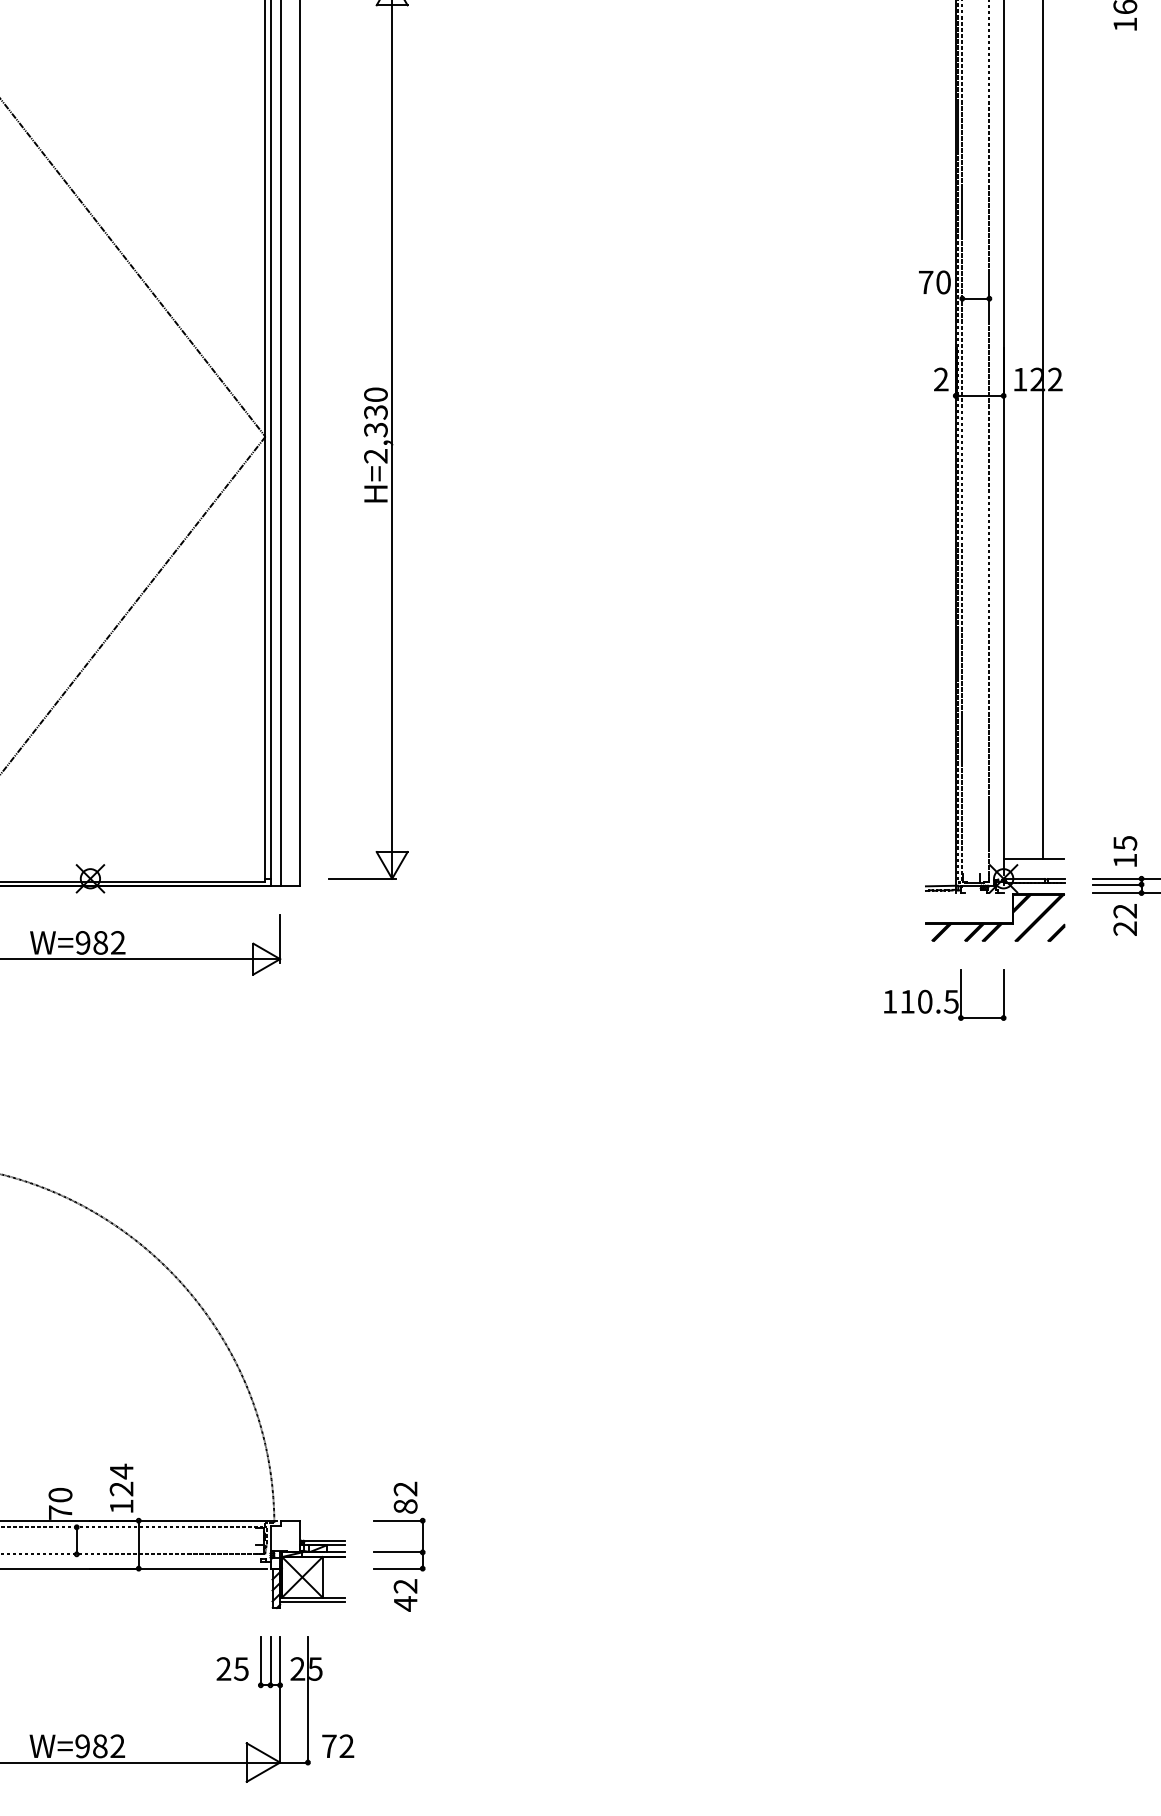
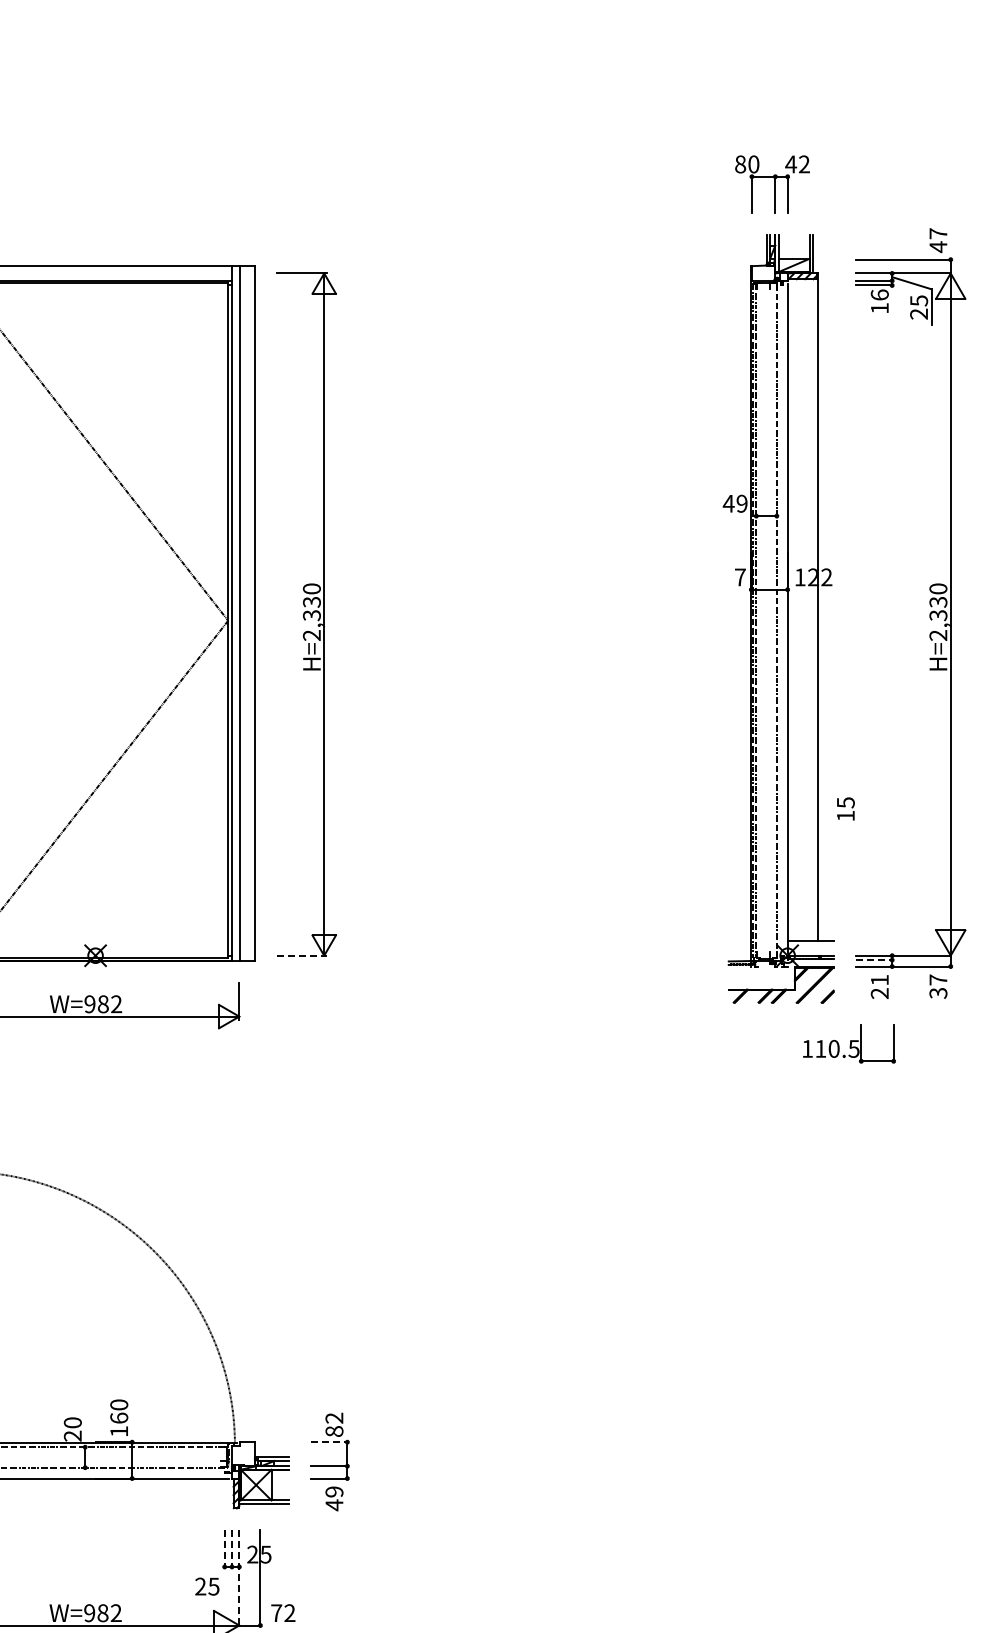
text: (933, 282) -> (734, 503), 70 -> 49
text: (940, 379) -> (739, 577), 2 -> 7
text: (1124, 850) -> (845, 808), moved
line: (363, 878) -> (302, 955), solid -> dashed
line: (1118, 885) -> (874, 960), solid -> dashed
text: (1124, 910) -> (879, 979), 22 -> 21
part: (945, 994) -> (849, 1043), moved
text: (122, 1480) -> (119, 1411), 124 -> 160
text: (59, 1511) -> (72, 1435), 70 -> 20
line: (399, 1521) -> (329, 1442), solid -> dashed
text: (405, 1585) -> (334, 1491), 42 -> 49
line: (260, 1662) -> (224, 1549), solid -> dashed
line: (271, 1662) -> (232, 1549), solid -> dashed
text: (232, 1668) -> (207, 1586), moved
line: (280, 1699) -> (239, 1577), solid -> dashed

